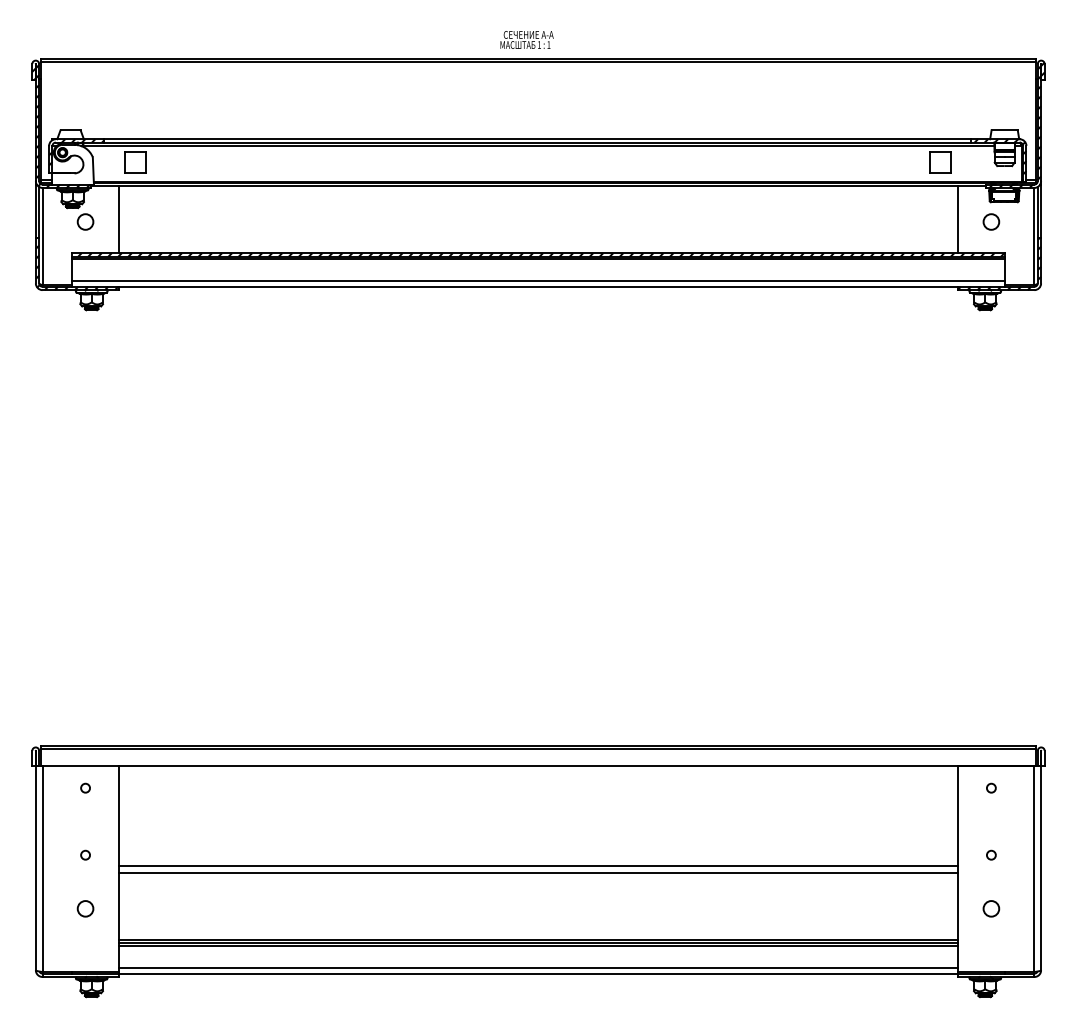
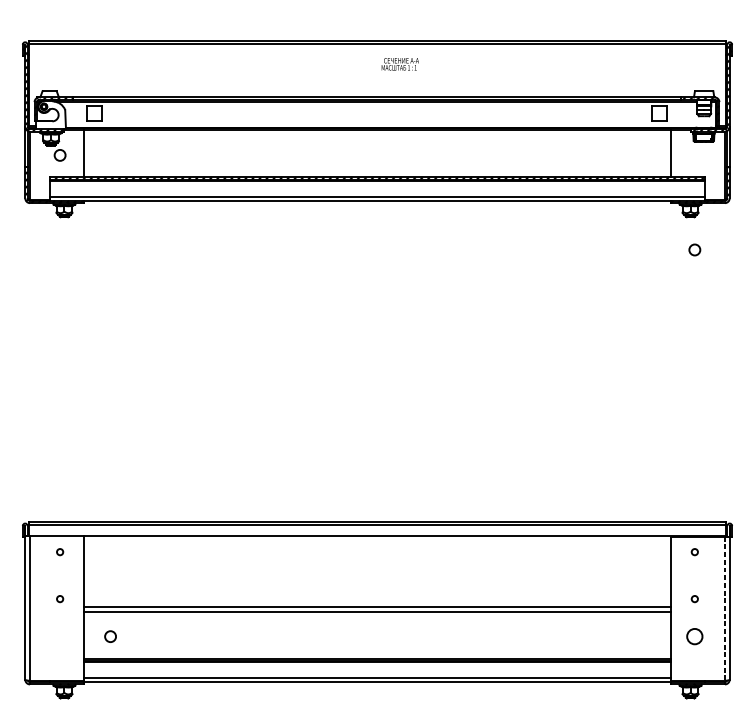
text: (526, 39) -> (399, 63), moved
circle: (991, 221) -> (694, 249), moved
line: (1034, 869) -> (725, 609), solid -> dashed
circle: (85, 908) -> (110, 636), moved
circle: (991, 908) -> (694, 636), size x1.4

